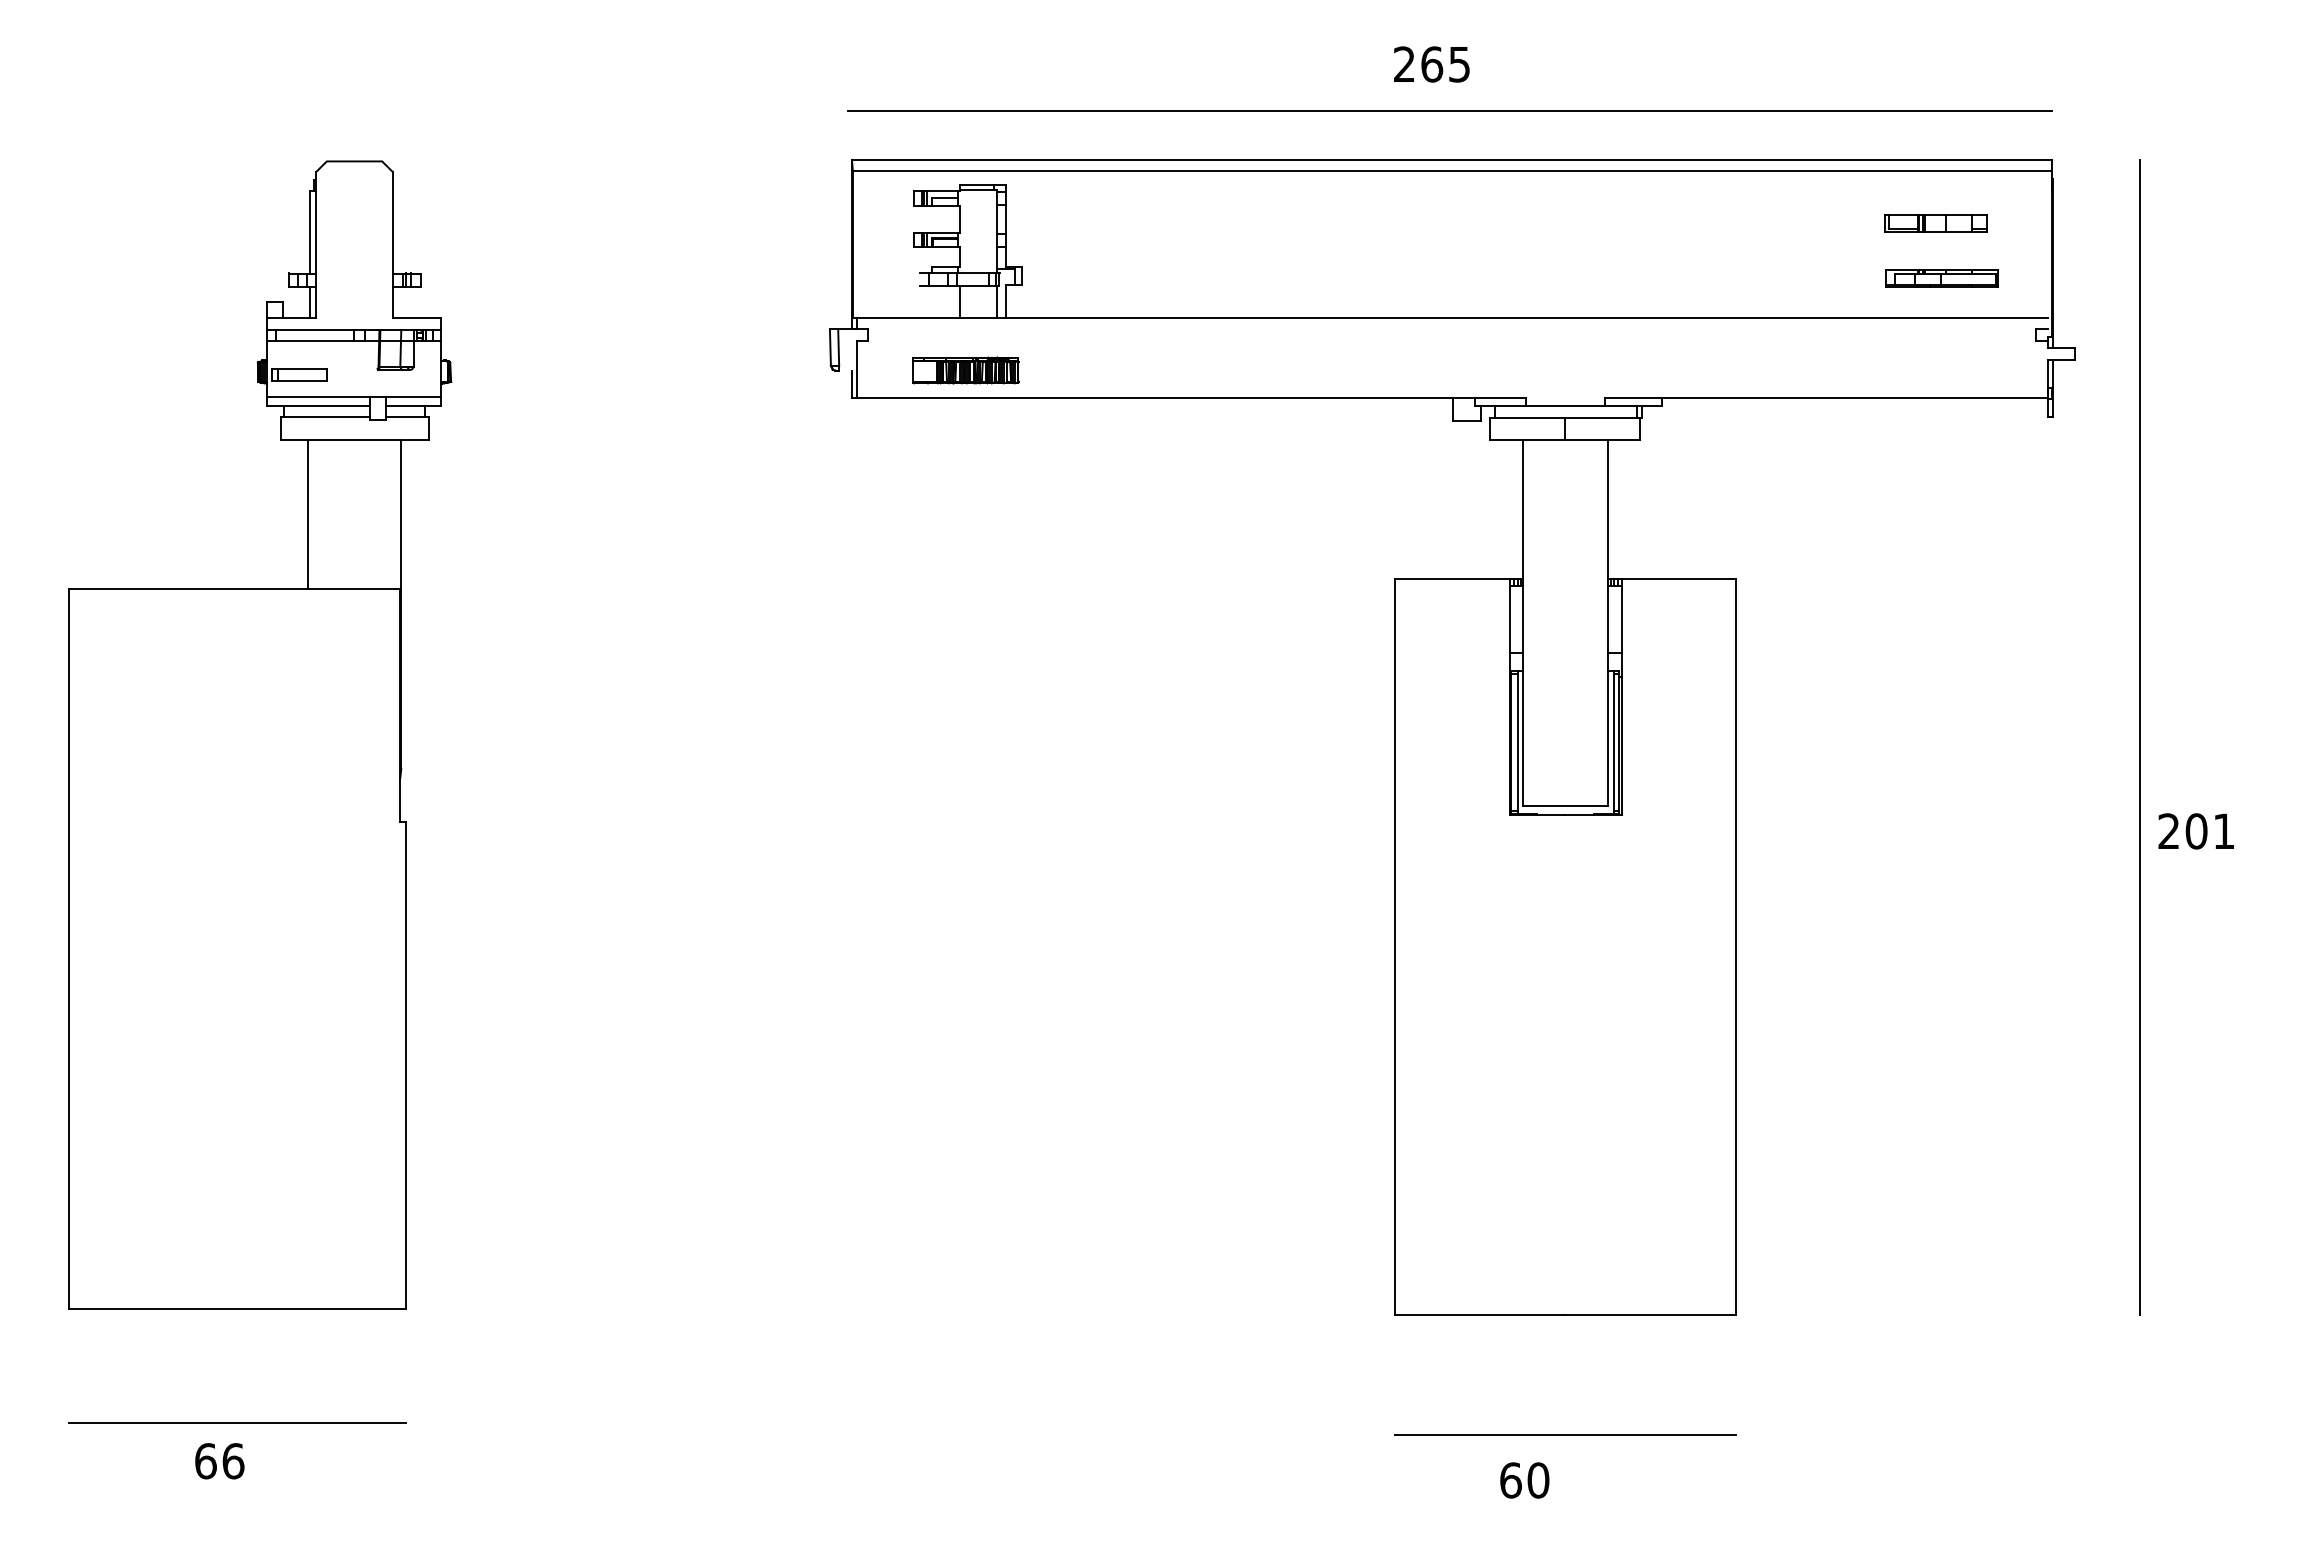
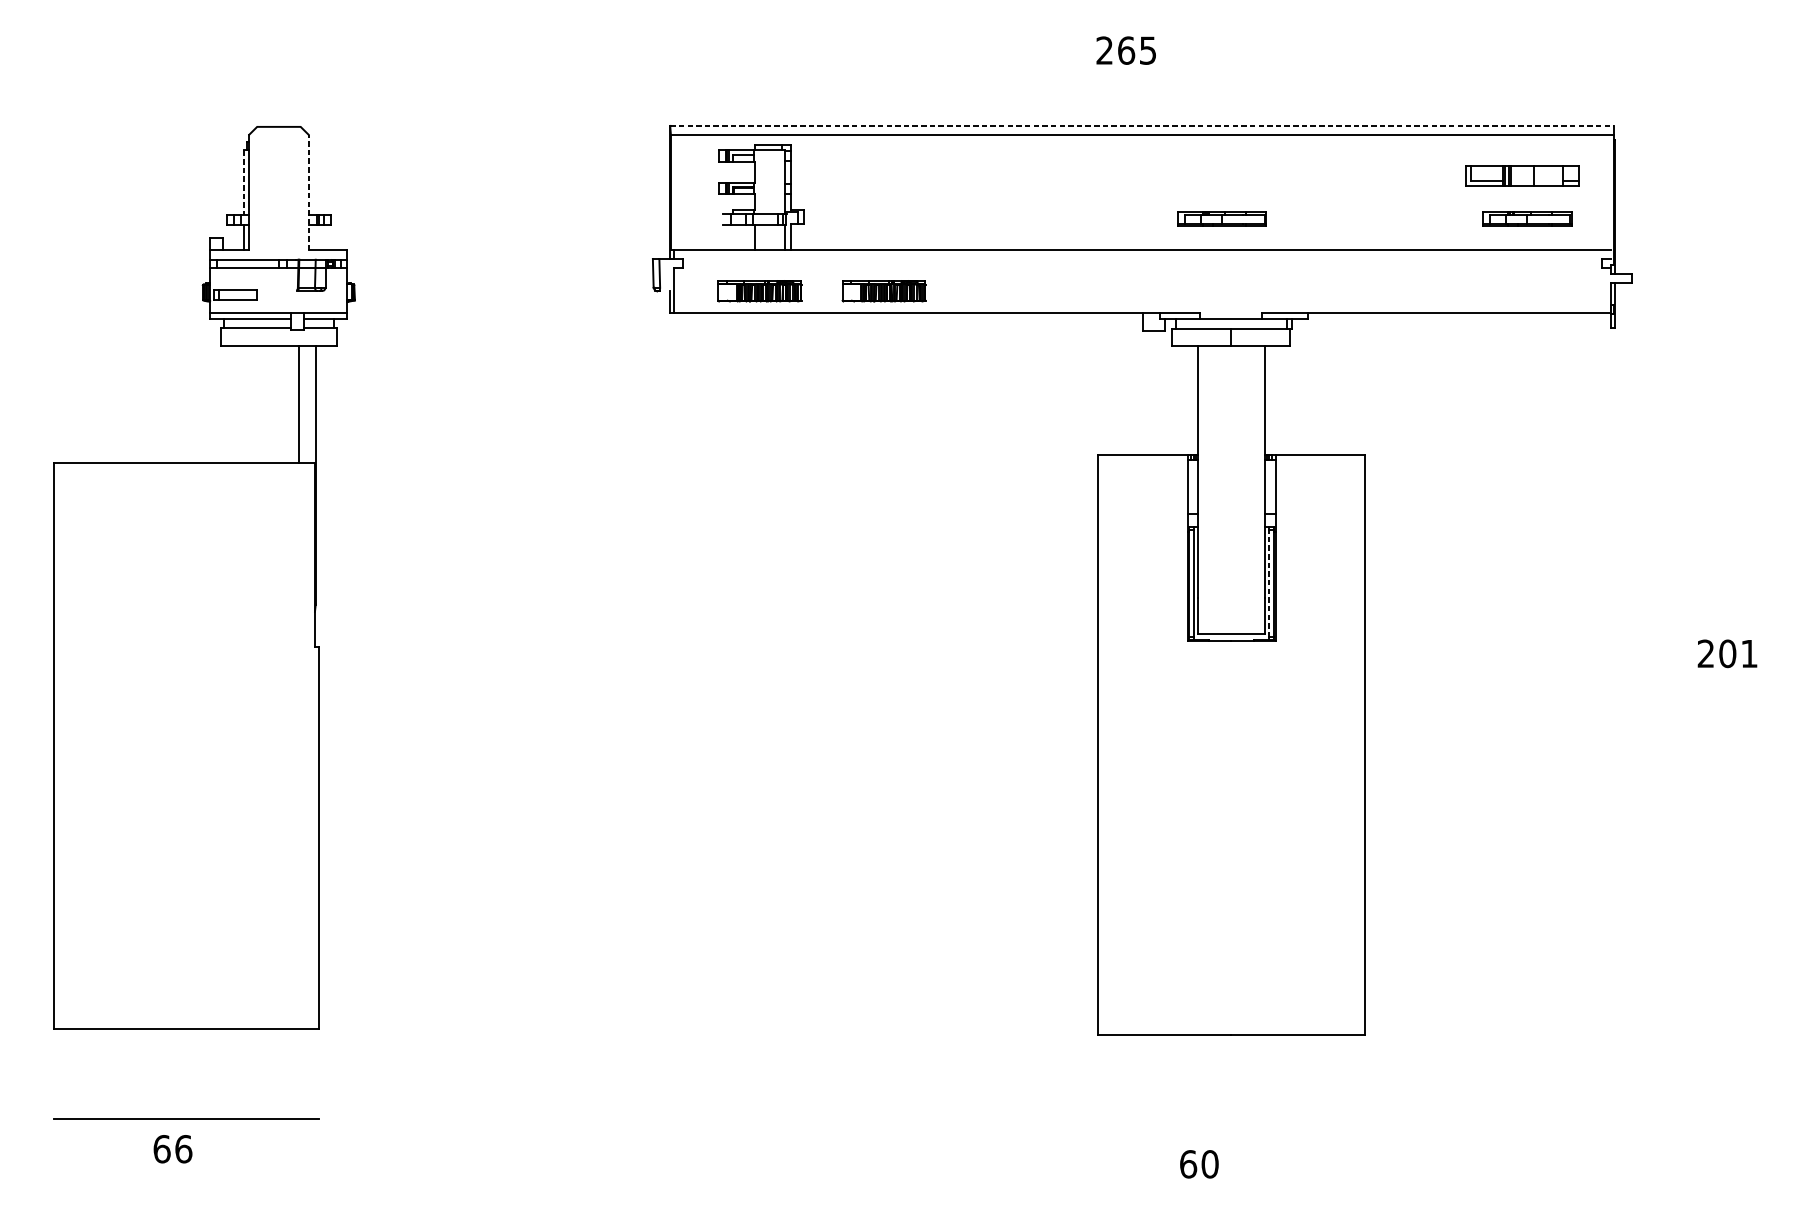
line: (1449, 110) -> (1140, 86), removed
line: (1452, 160) -> (1142, 126), solid -> dashed
part: (1935, 223) -> (1522, 175), size x1.4
line: (310, 233) -> (244, 183), solid -> dashed
line: (393, 244) -> (309, 192), solid -> dashed
part: (1553, 278) -> (1221, 218), added
part: (1123, 370) -> (883, 291), added
line: (307, 514) -> (298, 404), moved
line: (2139, 737) -> (1682, 579), removed
line: (1613, 741) -> (1269, 583), solid -> dashed
line: (1565, 1435) -> (1231, 1128), removed

